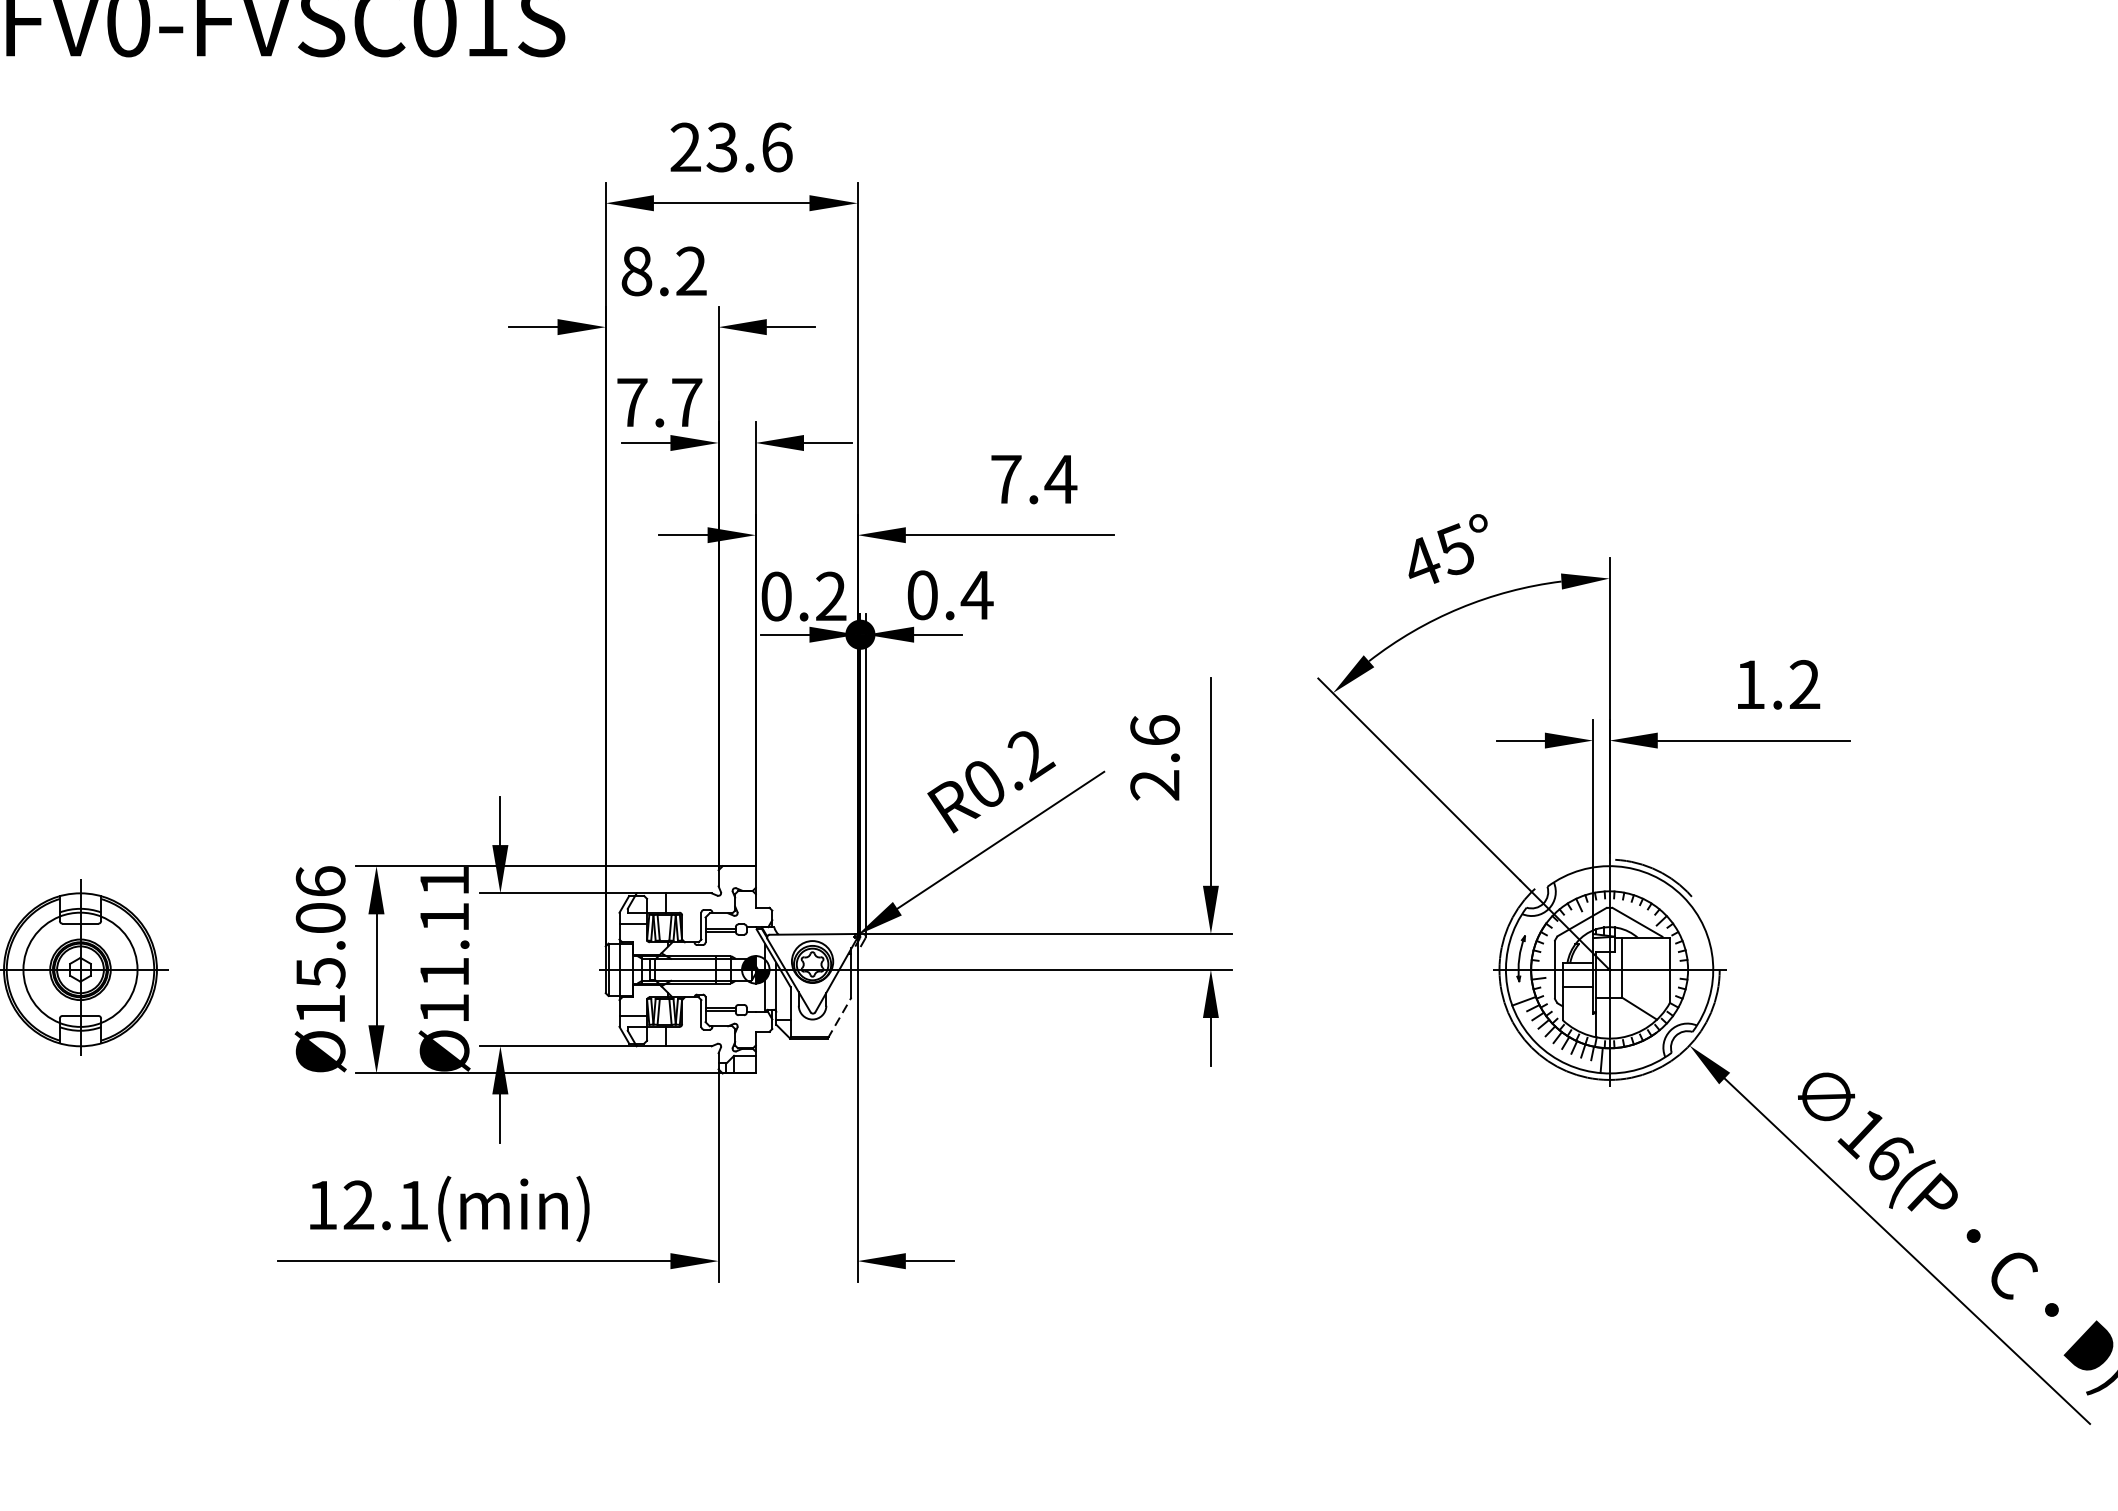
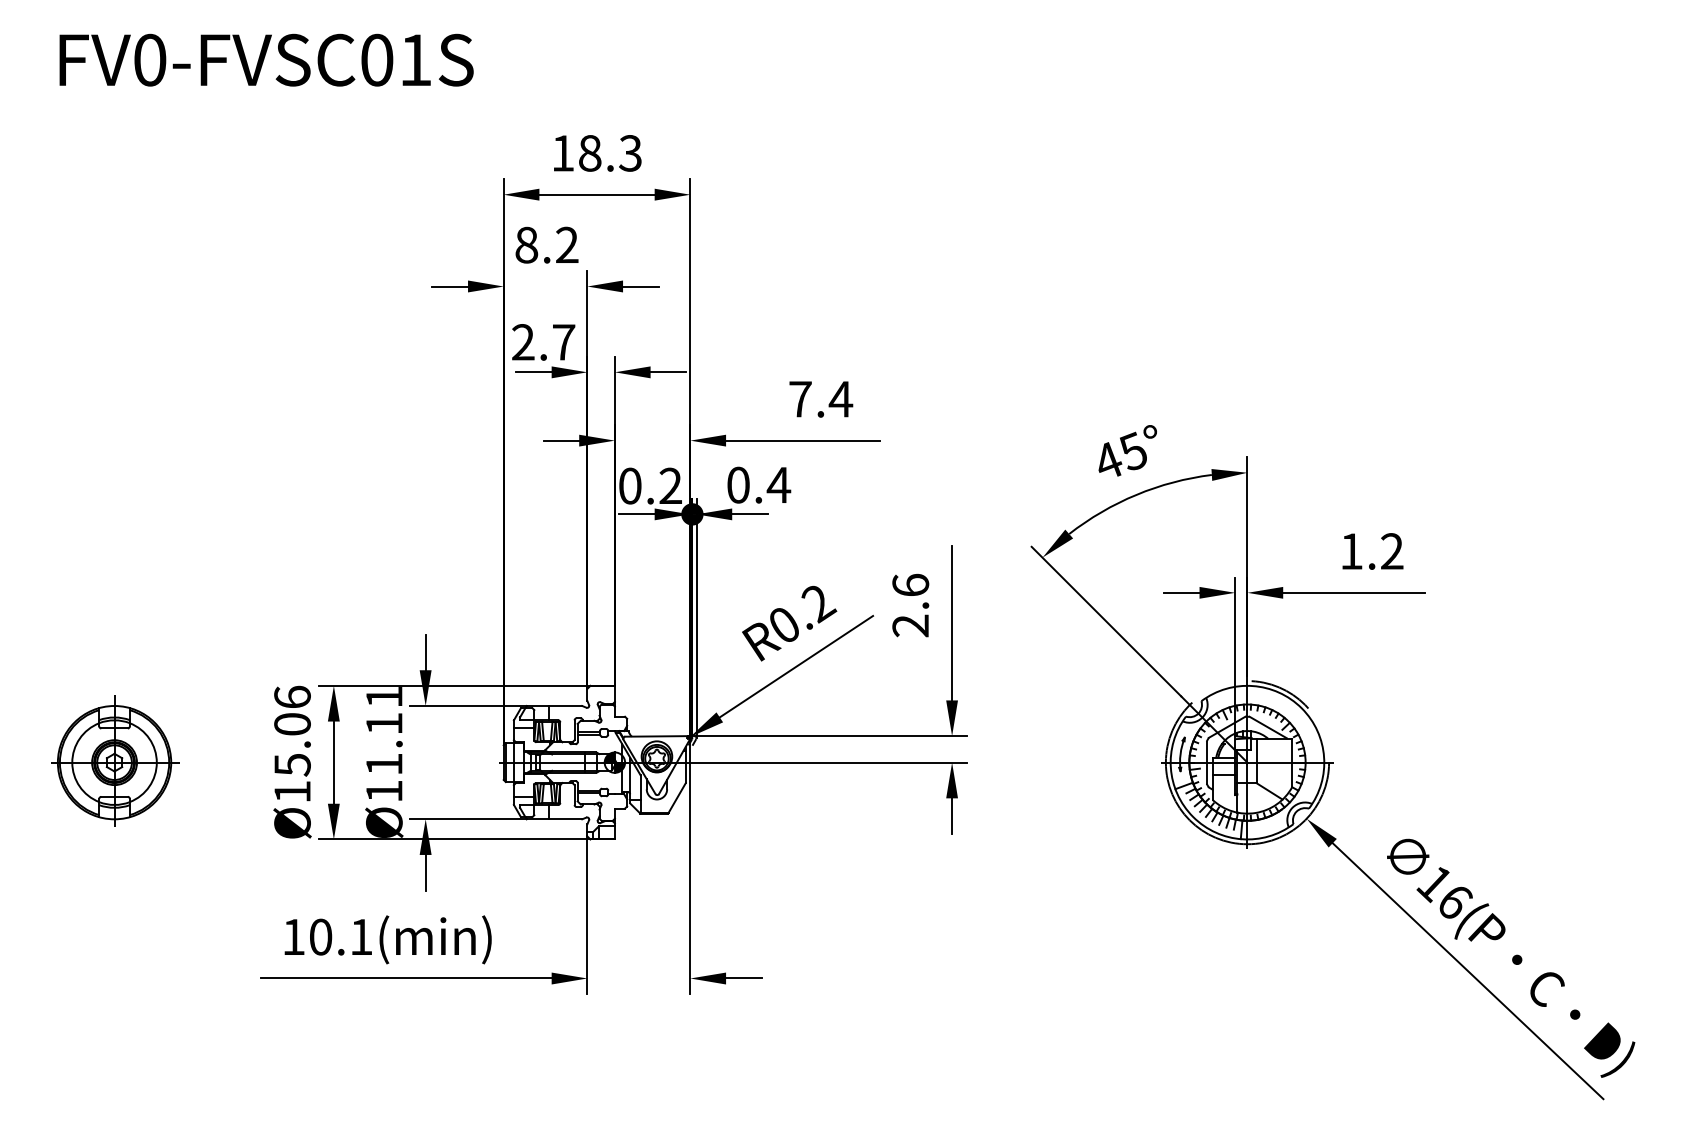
text: (730, 147) -> (596, 153), 23.6 -> 18.3
text: (632, 402) -> (523, 342), 7.7 -> 2.7
line: (838, 1018) -> (676, 798), dashed -> solid
text: (358, 1204) -> (320, 936), 12.1(min) -> 10.1(min)

